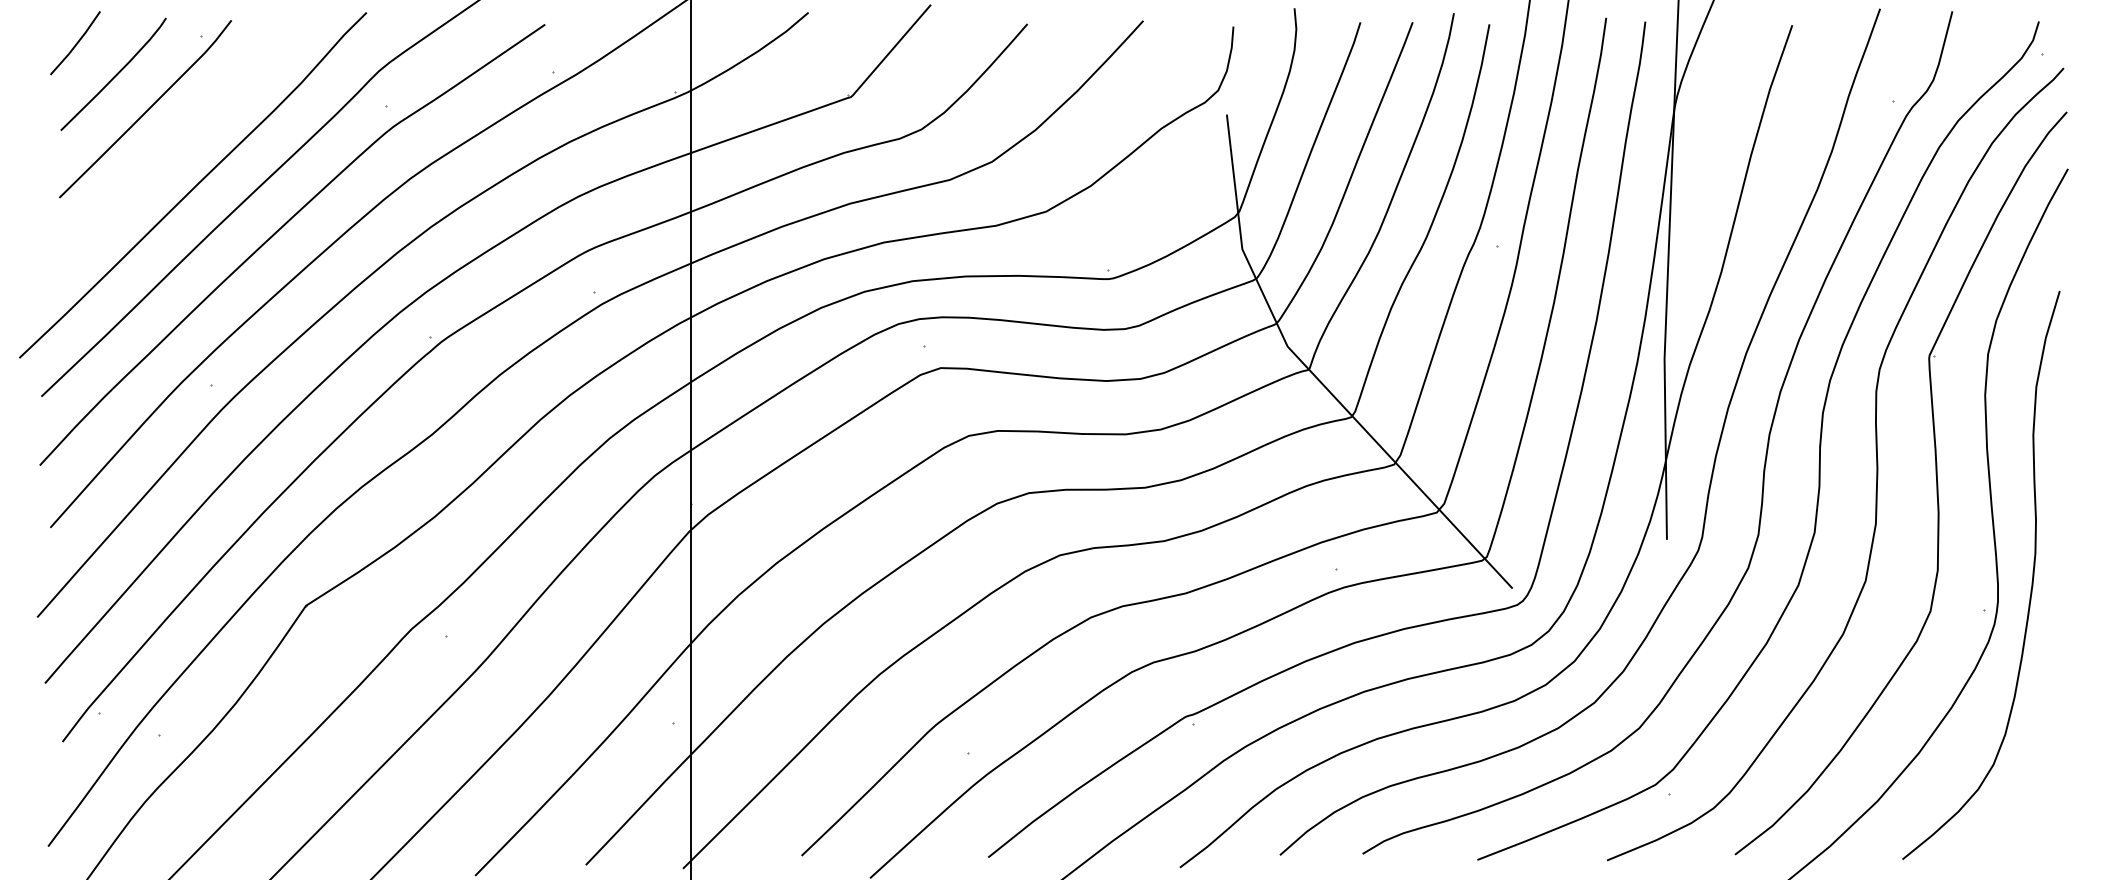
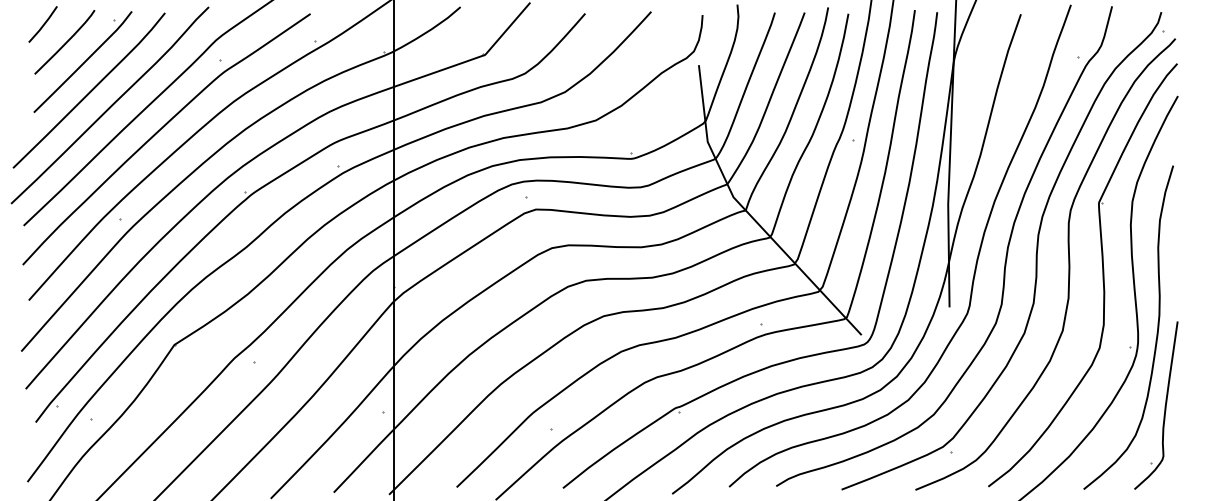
curve: (156, 160) -> (89, 91), added
part: (2044, 712) -> (1164, 405), added

